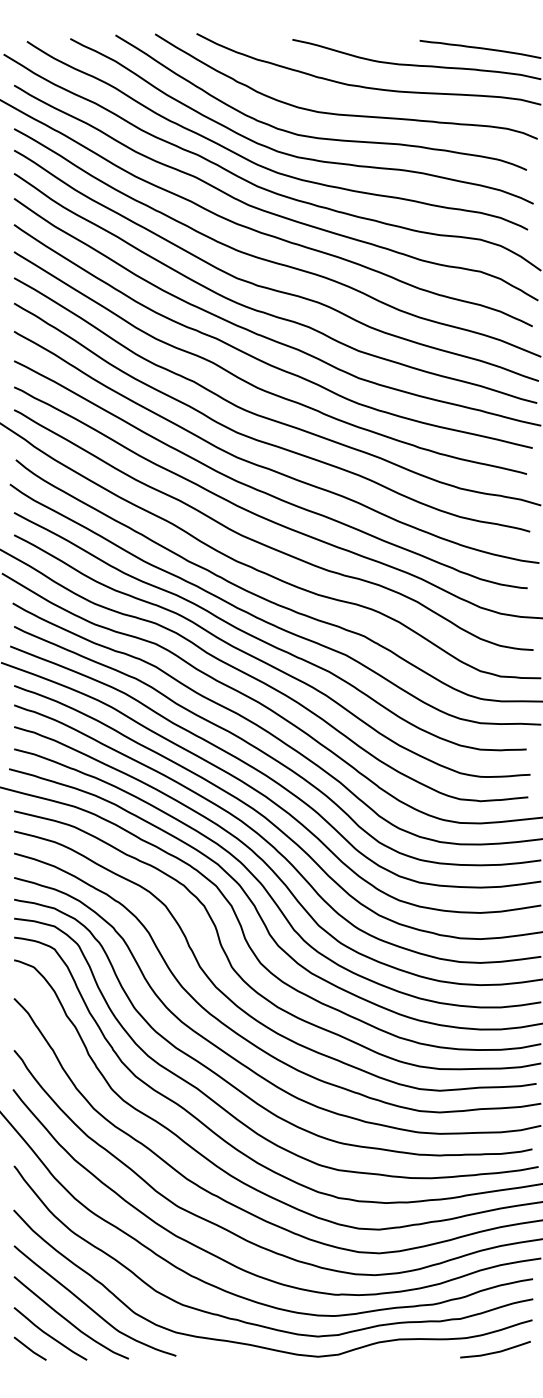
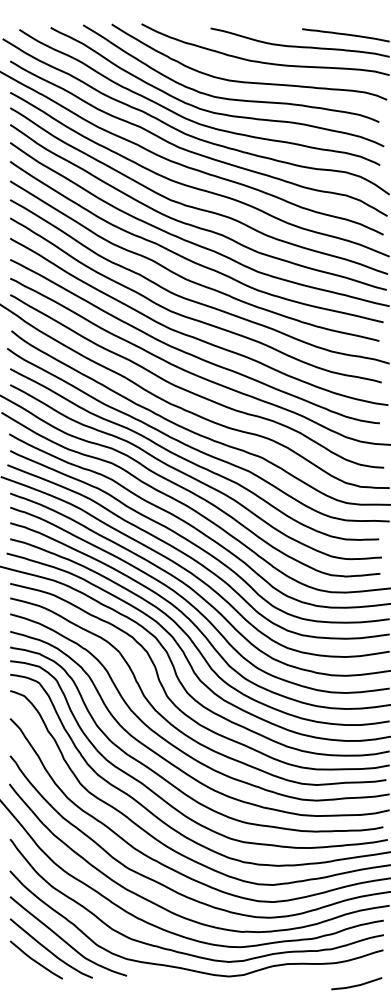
line: (29, 1348) -> (21, 970), removed
line: (495, 1351) -> (356, 984), moved

